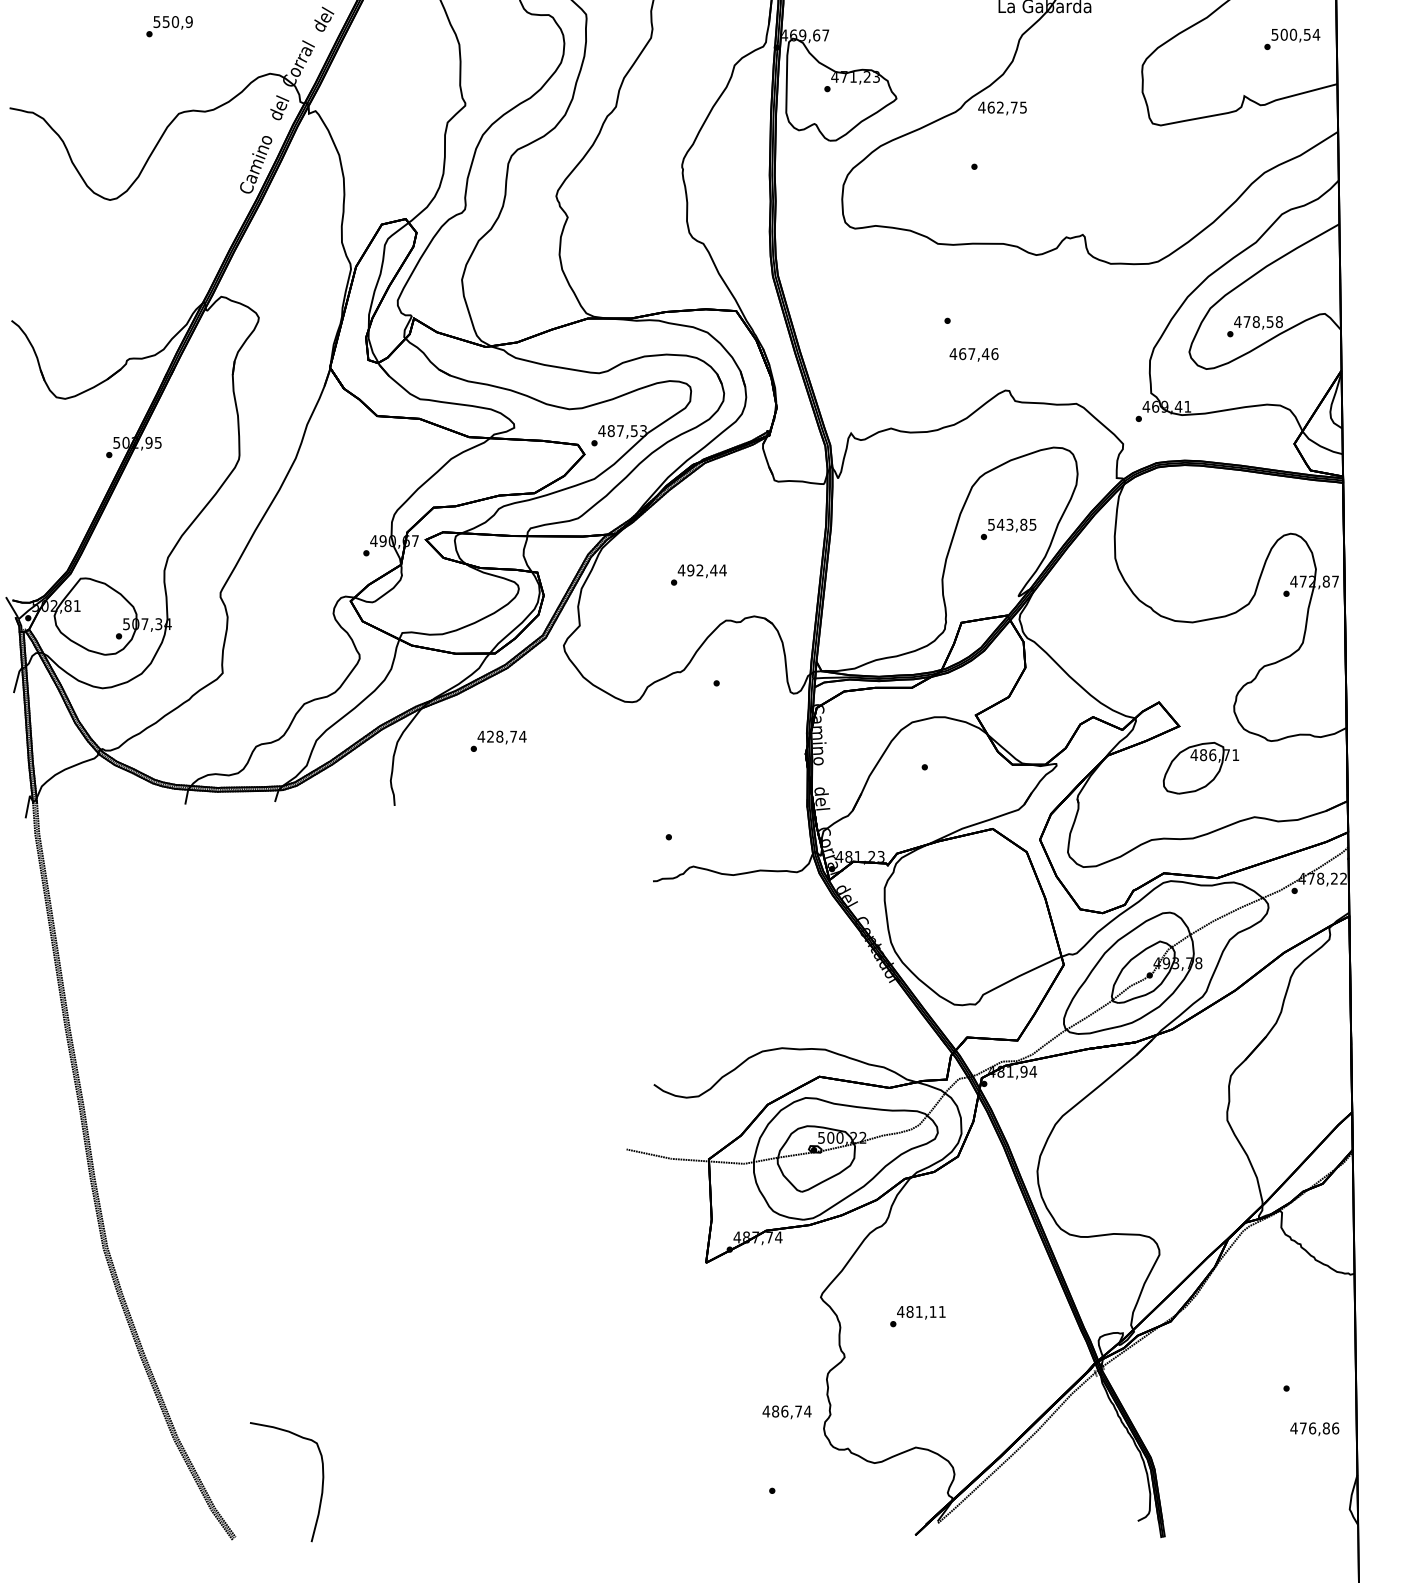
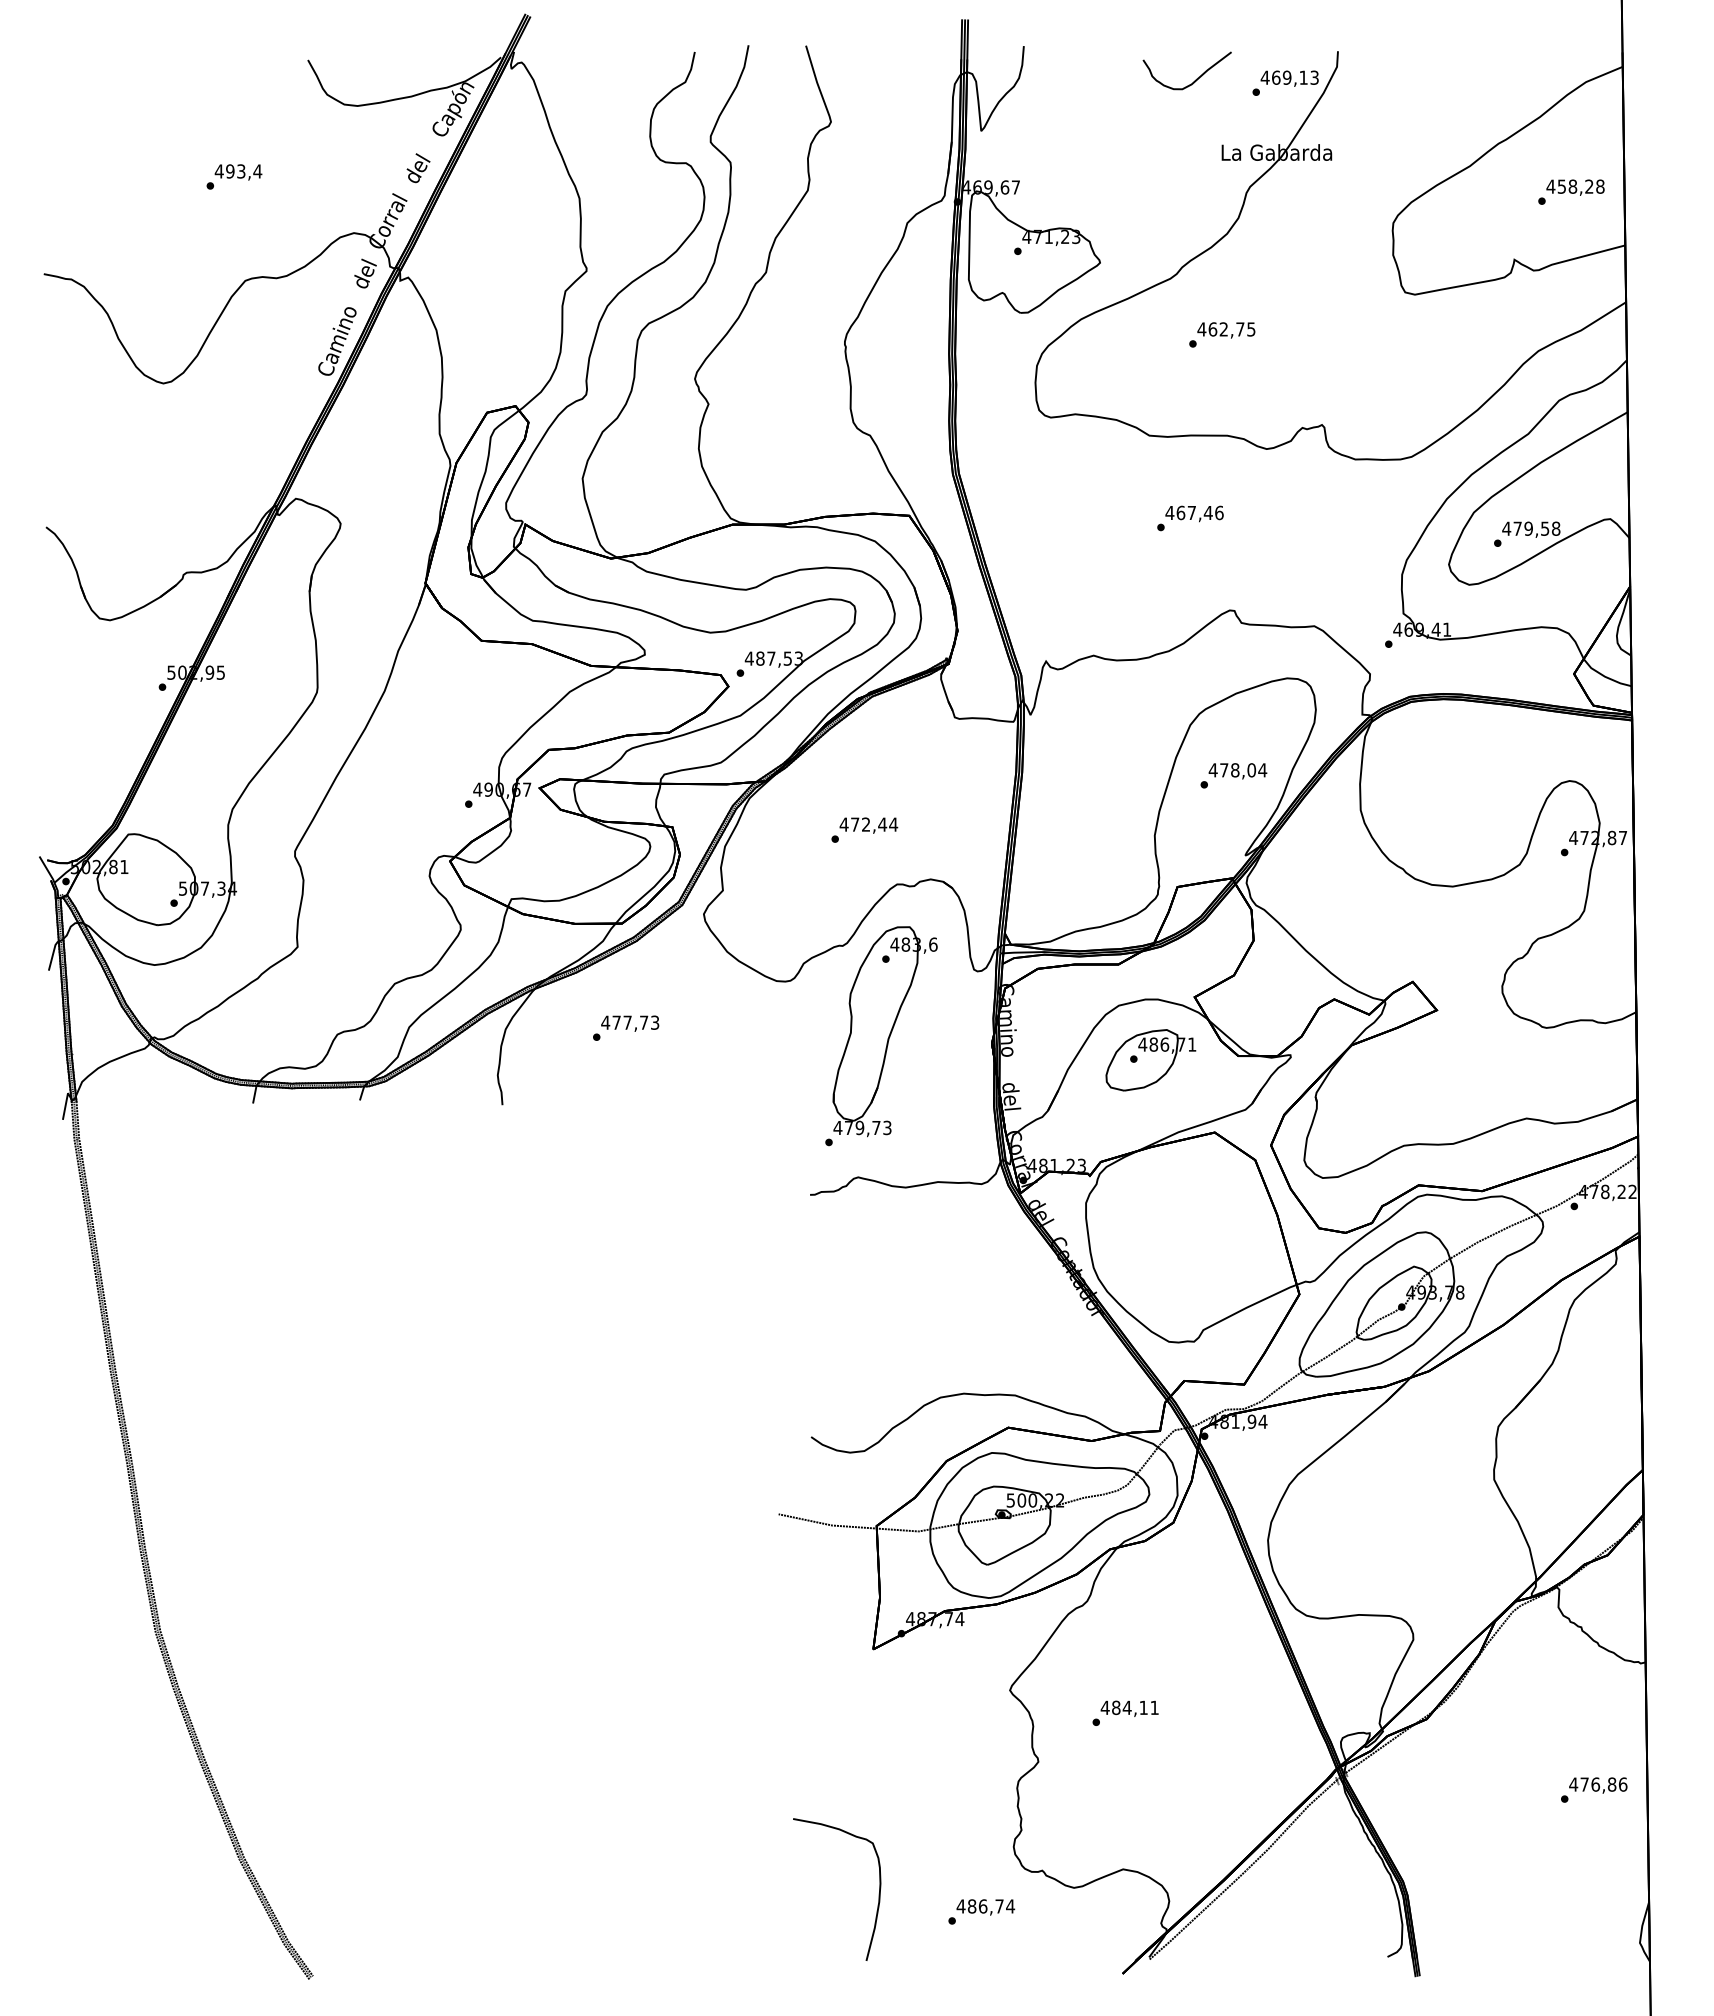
text: (173, 22) -> (238, 171), 550,9 -> 493,4
text: (1295, 34) -> (1575, 186), 500,54 -> 458,28
text: (1002, 108) -> (1226, 330), moved
text: (1256, 321) -> (1528, 528), 478,58 -> 479,58
text: (974, 354) -> (1194, 513), moved
text: (1011, 524) -> (1237, 770), 543,85 -> 478,04
text: (690, 570) -> (854, 824), 492,44 -> 472,44
text: (506, 736) -> (635, 1022), 428,74 -> 477,73
part: (715, 744) -> (884, 1031), added
part: (1200, 768) -> (1150, 1060), moved
text: (918, 1311) -> (1126, 1707), 481,11 -> 484,11
text: (786, 1412) -> (985, 1907), moved
text: (1314, 1429) -> (1598, 1785), moved
curve: (321, 1485) -> (878, 1893), moved

